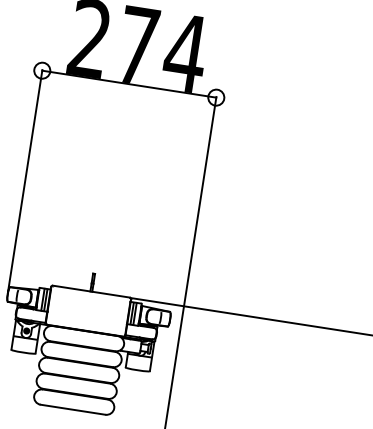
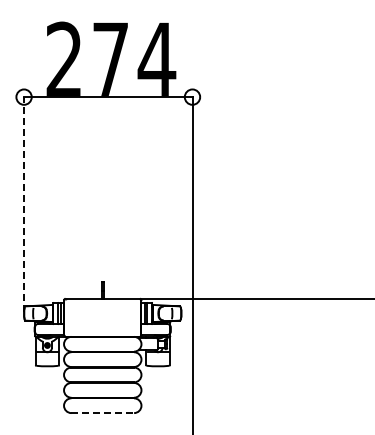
line: (25, 181) -> (24, 204), solid -> dashed
line: (73, 410) -> (103, 413), solid -> dashed

